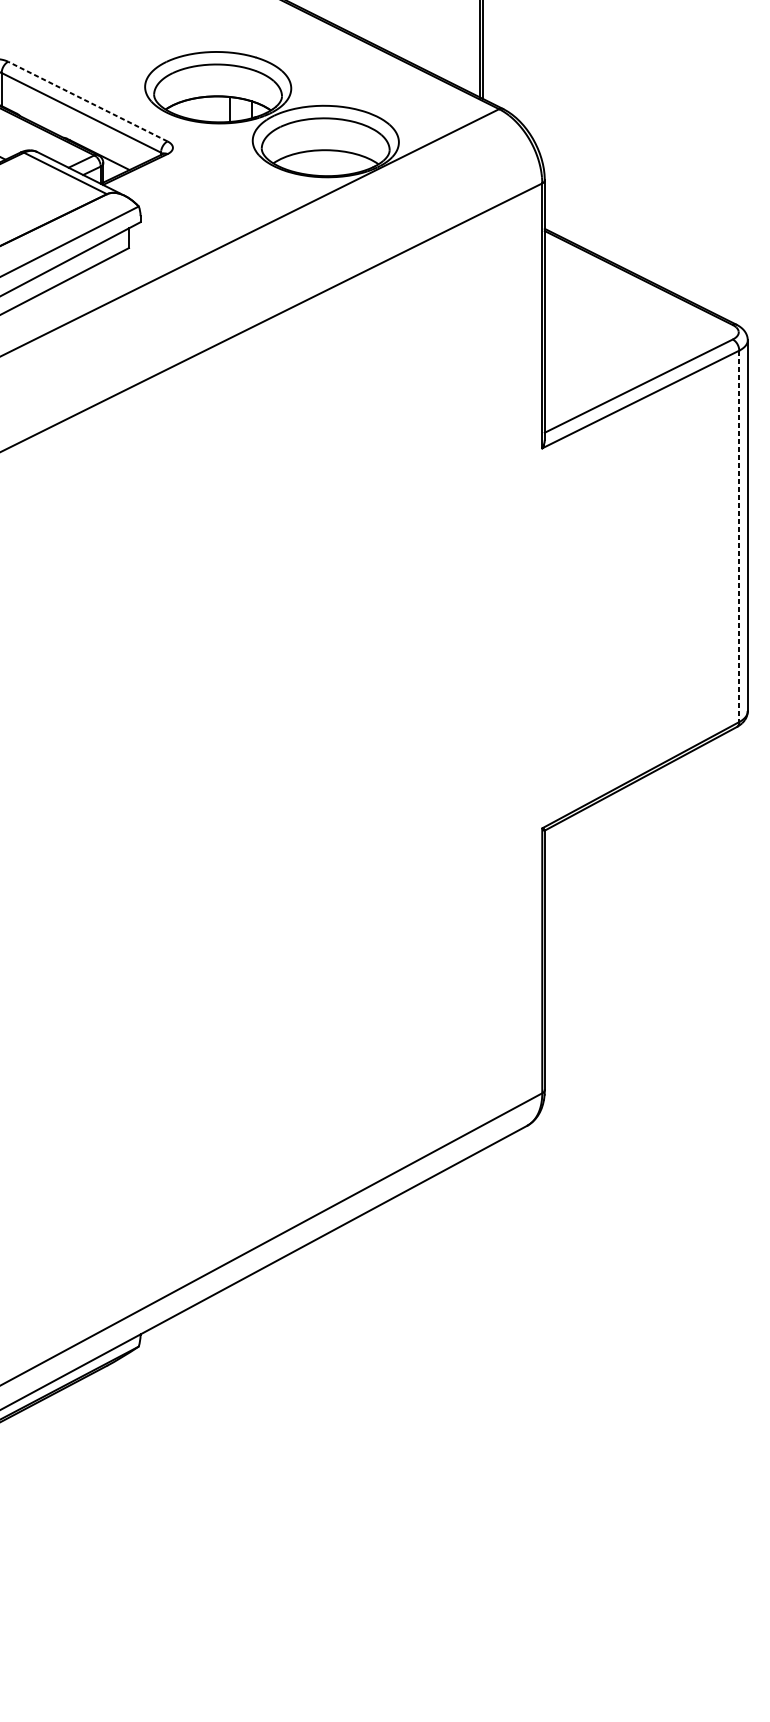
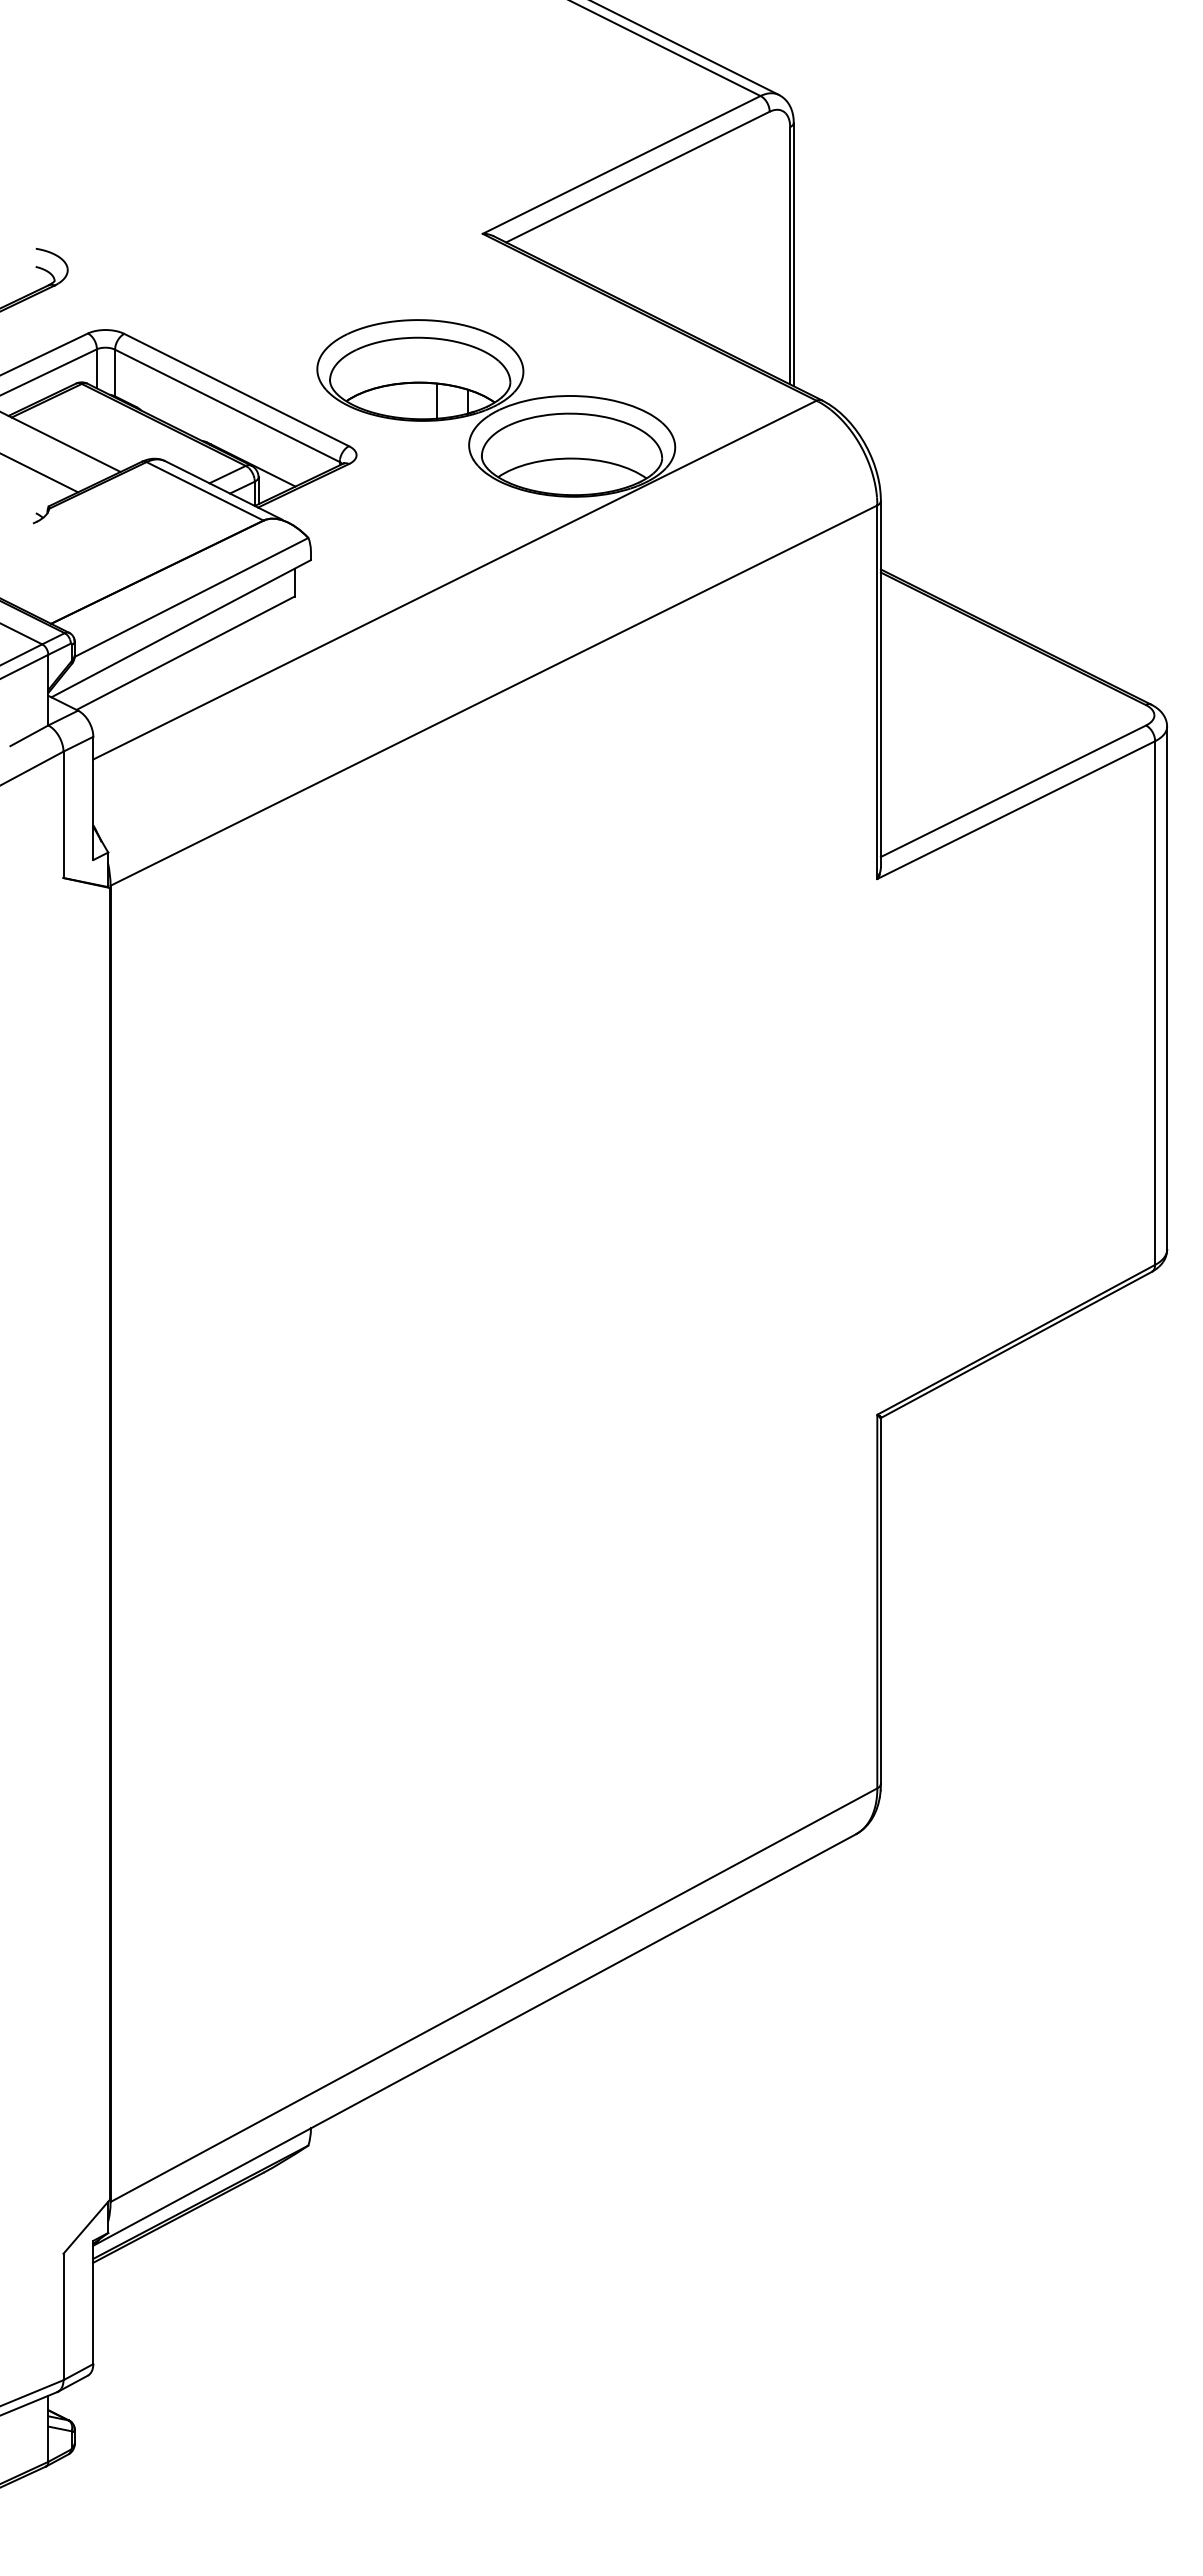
line: (87, 101) -> (236, 390), dashed -> solid
line: (739, 536) -> (1155, 1003), dashed -> solid

